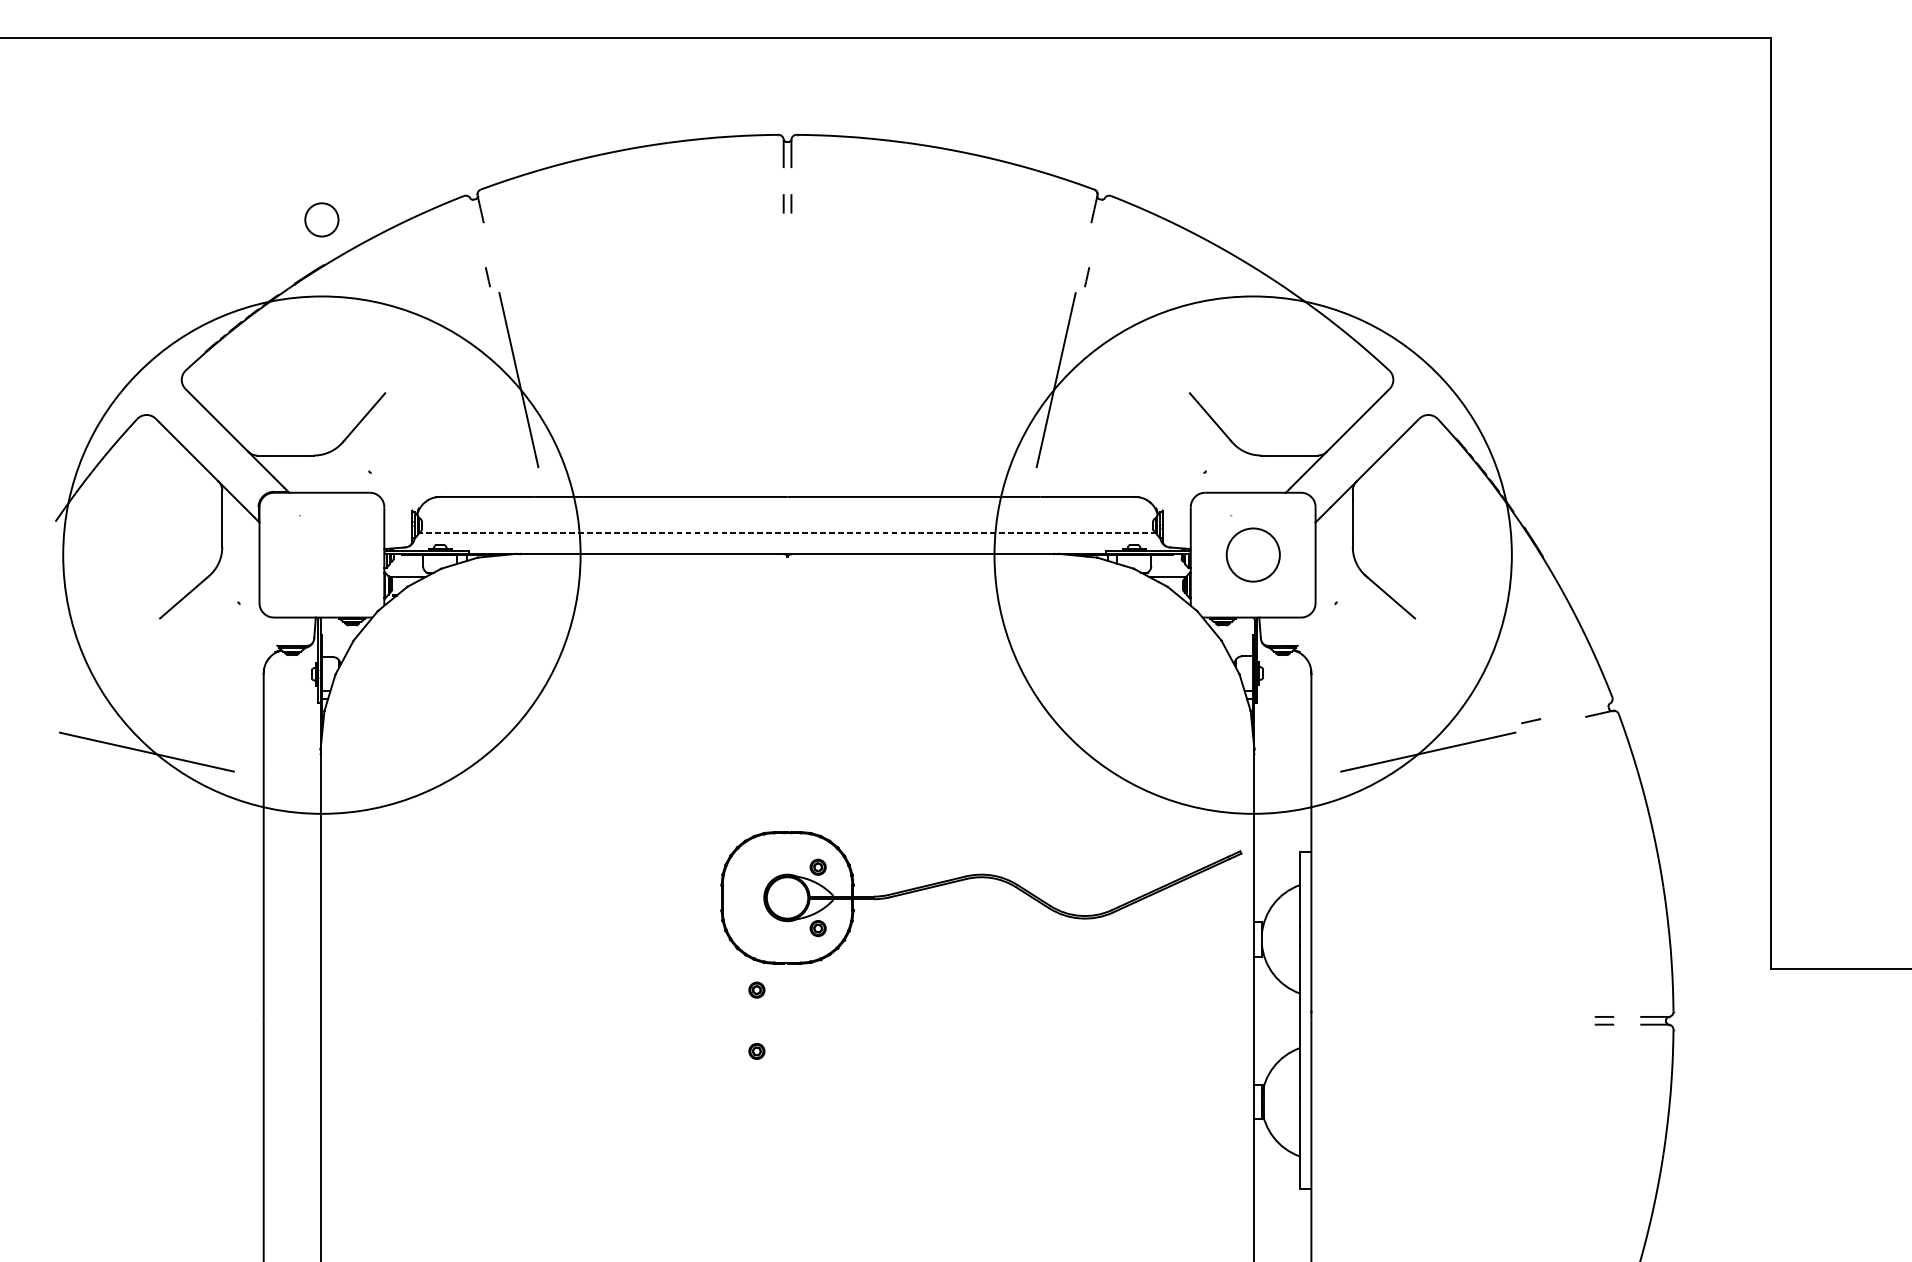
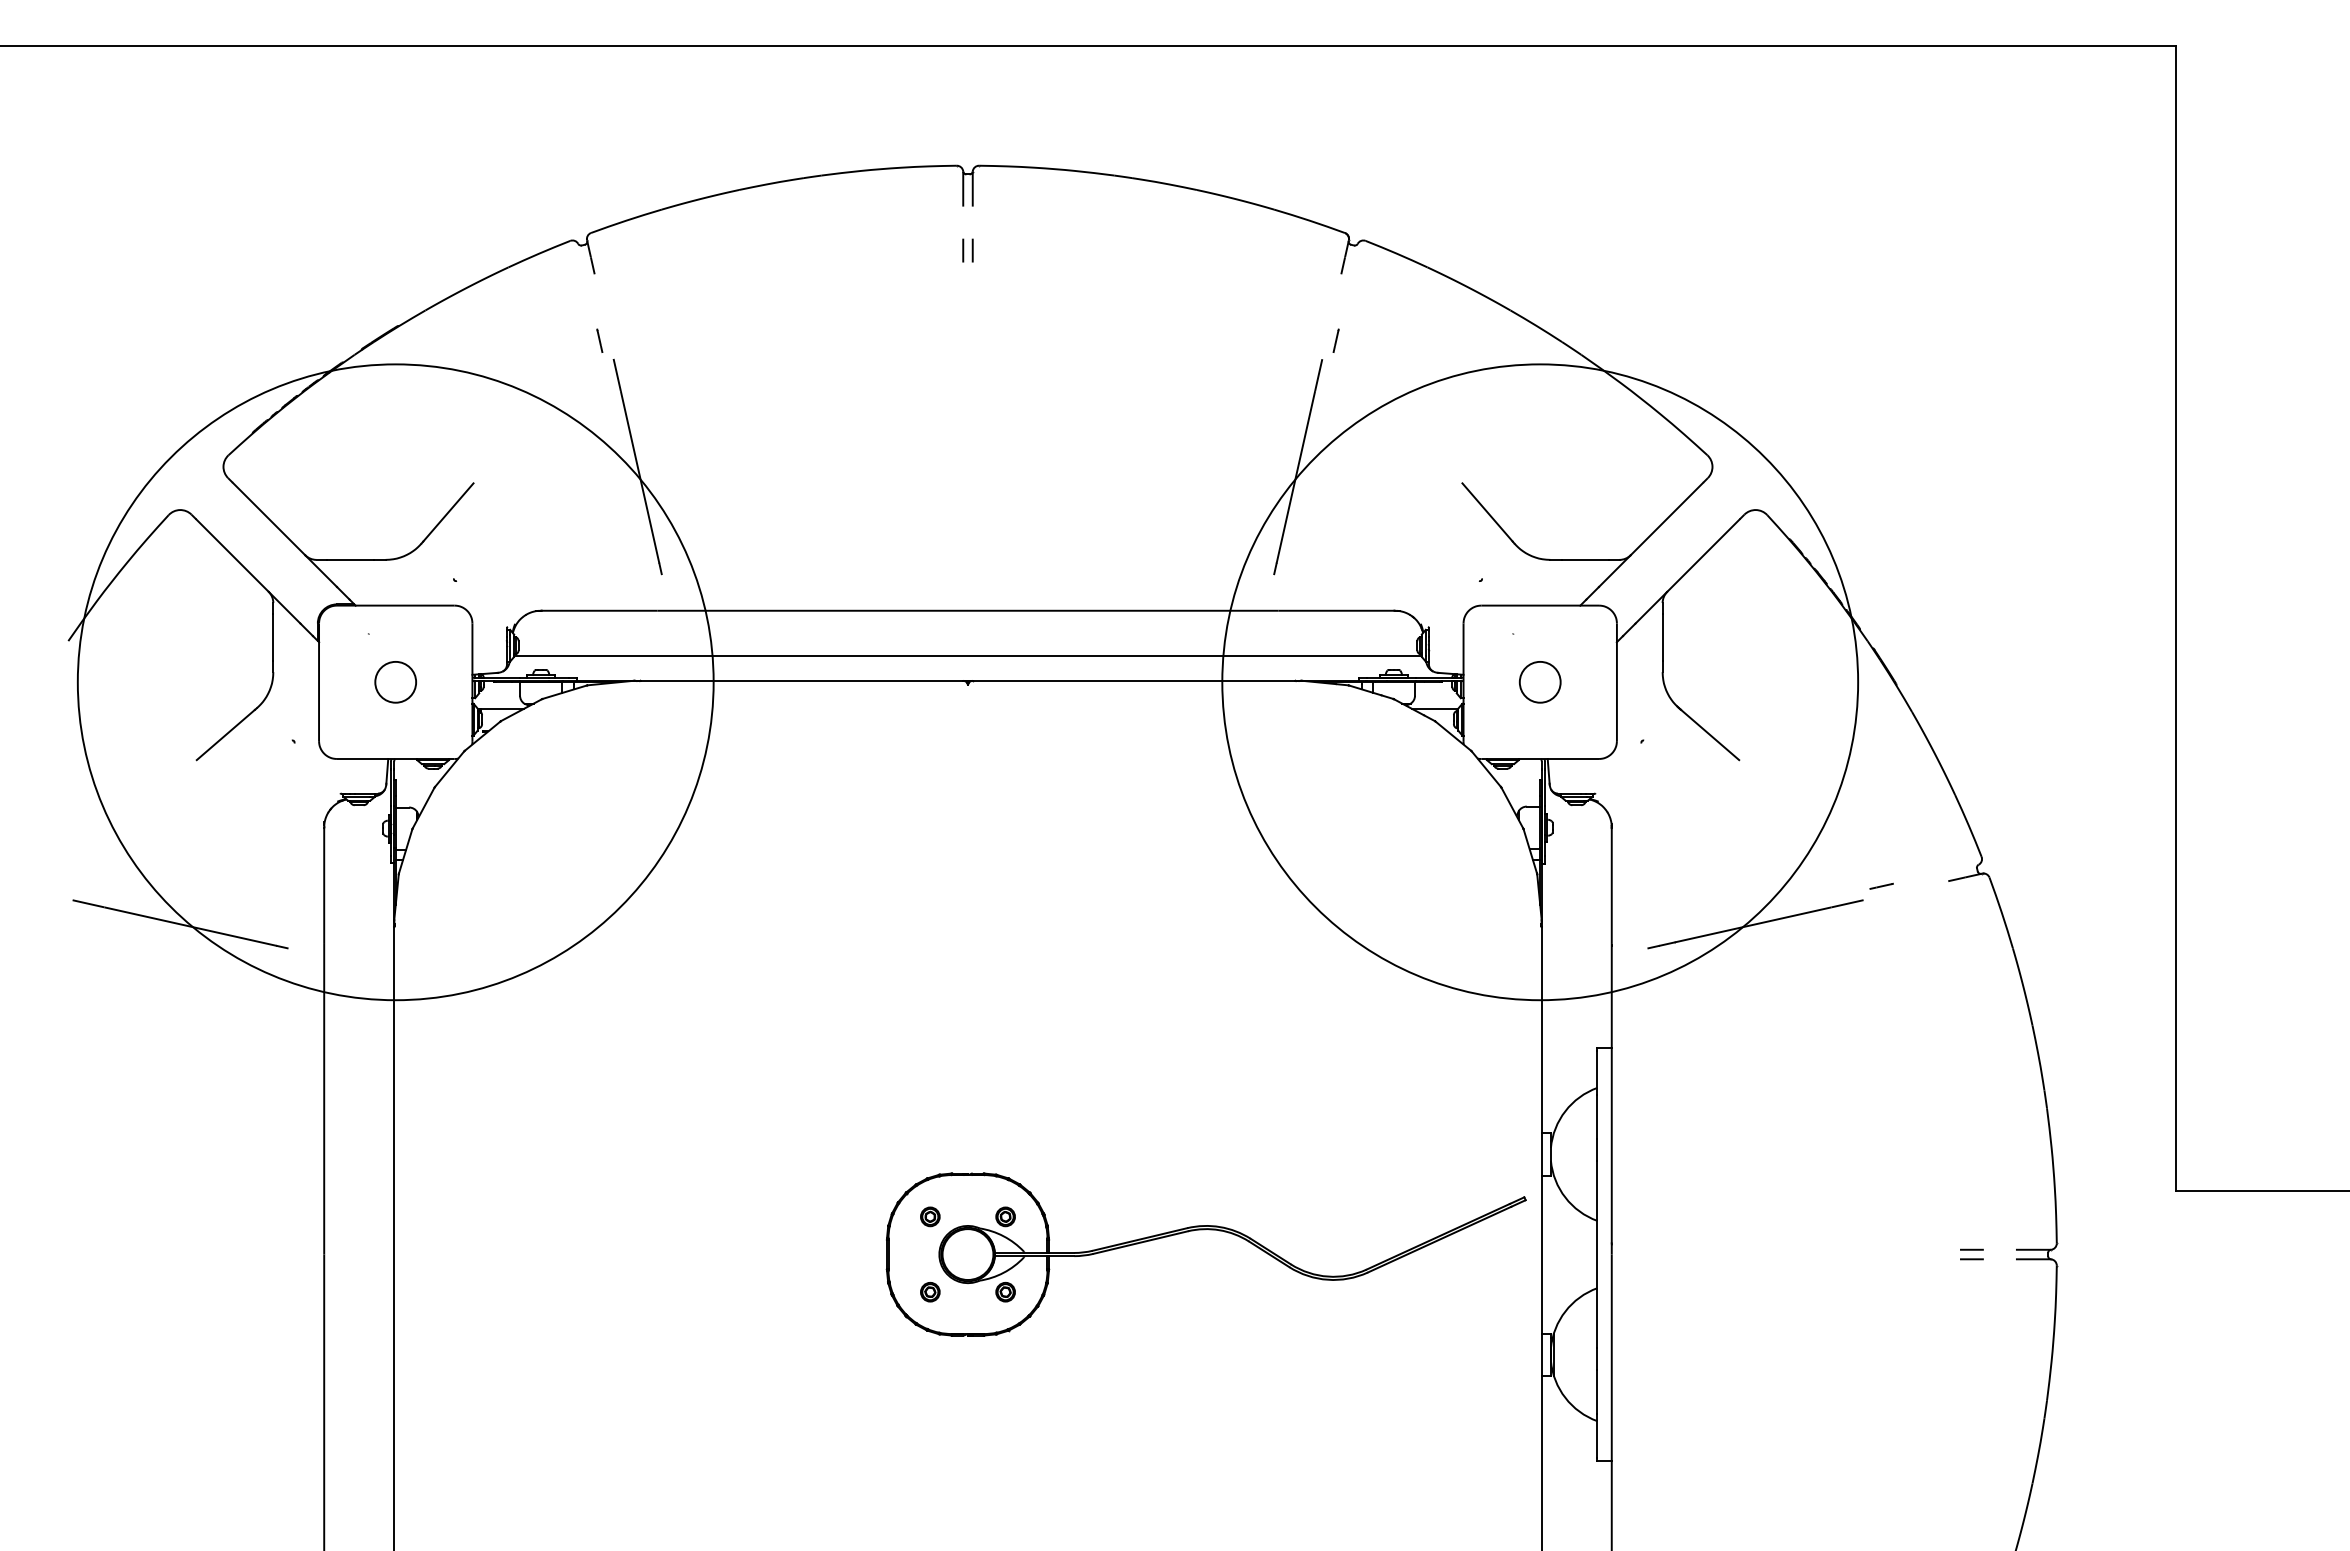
circle: (321, 220) -> (395, 682), moved
line: (787, 533) -> (967, 655), dashed -> solid
circle: (1252, 555) -> (1539, 682), size x0.62
part: (980, 878) -> (1205, 1230), moved

